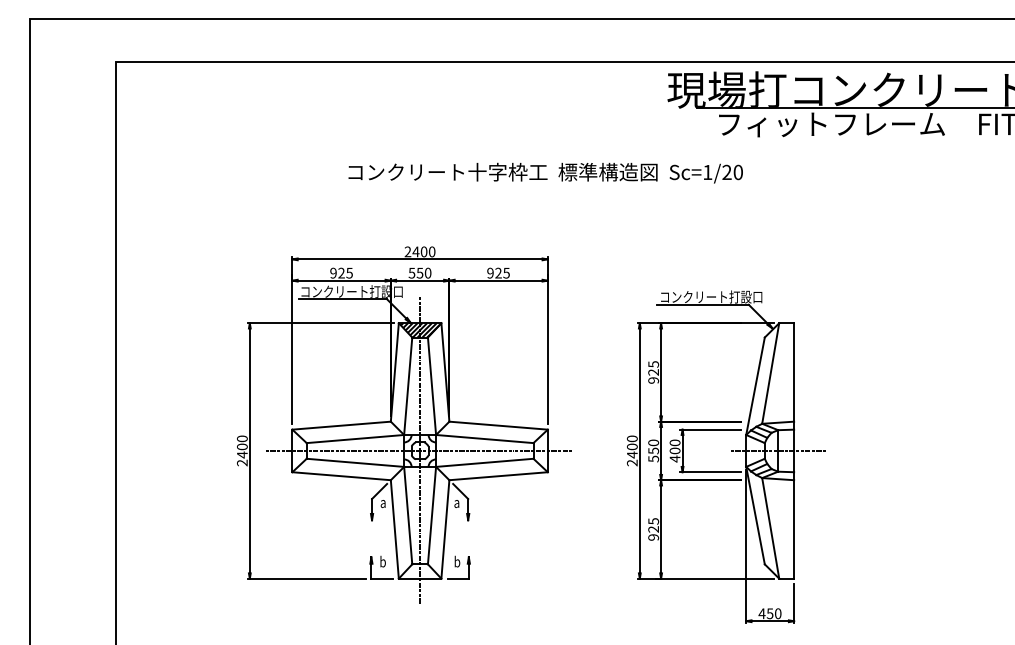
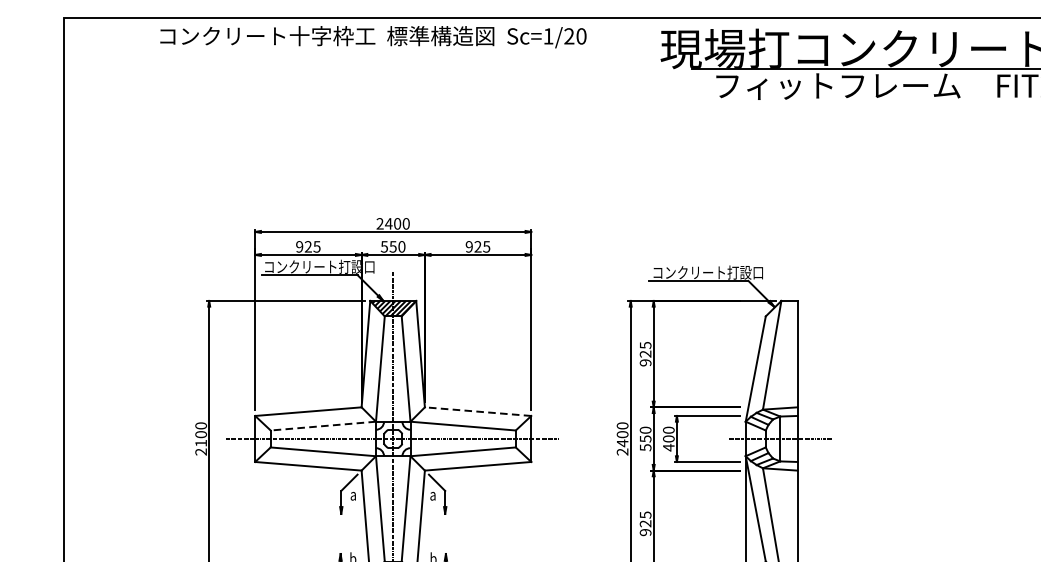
text: (545, 172) -> (373, 36), moved
line: (498, 425) -> (477, 411), solid -> dashed
line: (355, 439) -> (323, 426), solid -> dashed
text: (242, 454) -> (201, 442), 2400 -> 2100

